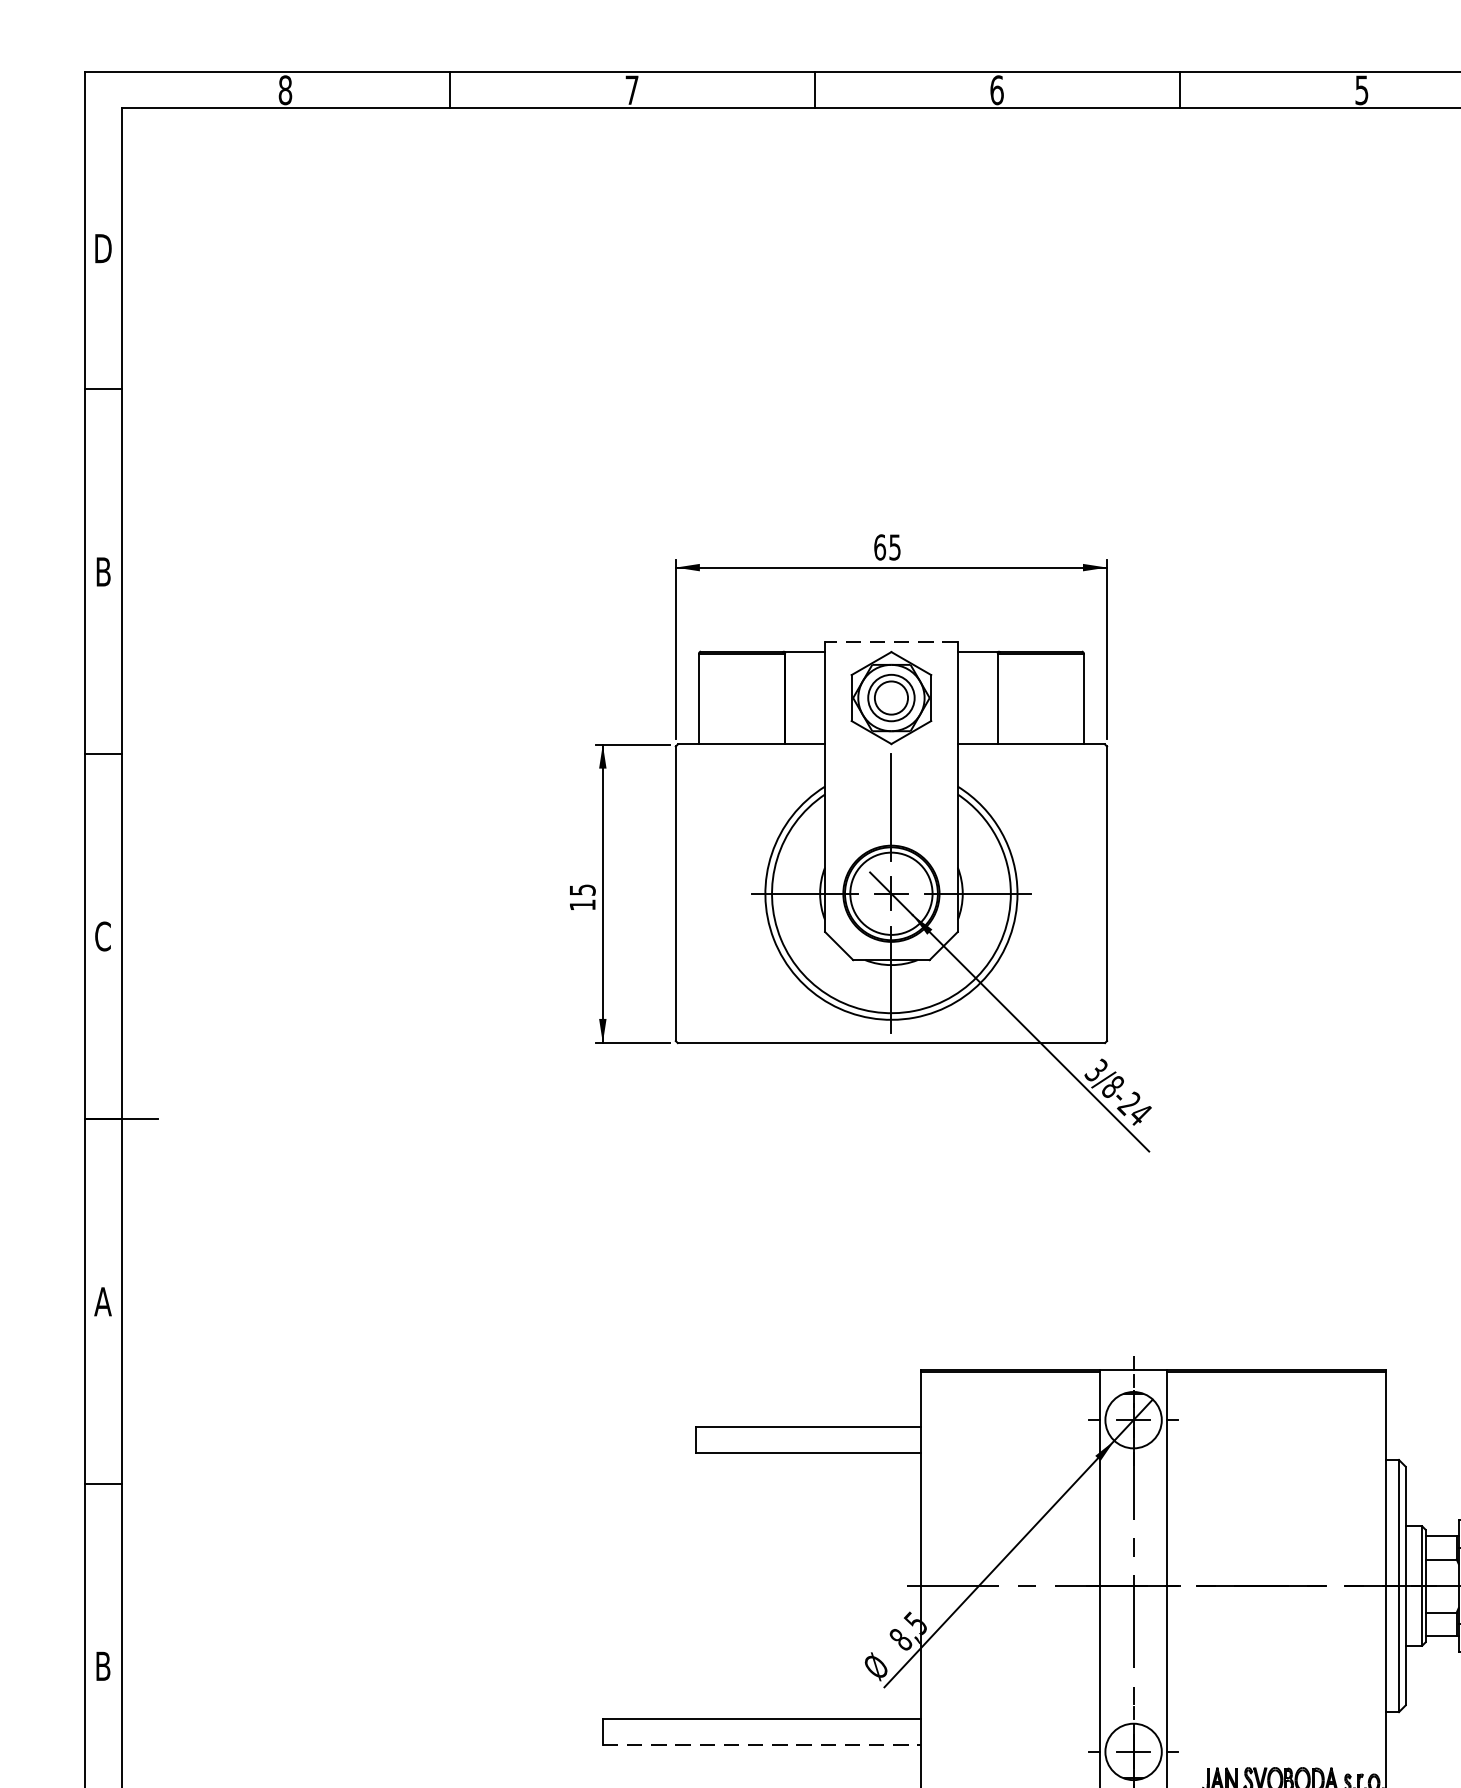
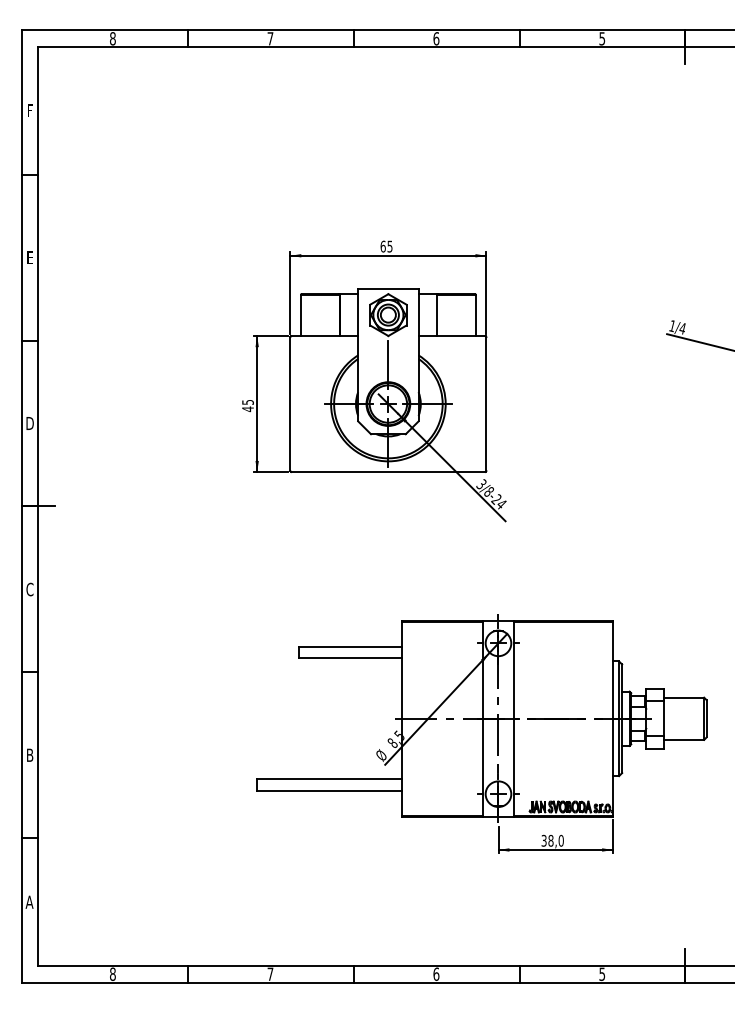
text: (101, 247) -> (29, 110), D -> F
text: (104, 571) -> (30, 257), B -> E
line: (889, 641) -> (387, 289), dashed -> solid
text: (581, 905) -> (247, 409), 15 -> 45
text: (101, 936) -> (29, 423), C -> D
text: (101, 1301) -> (29, 589), A -> C
line: (764, 1743) -> (330, 790), dashed -> solid

